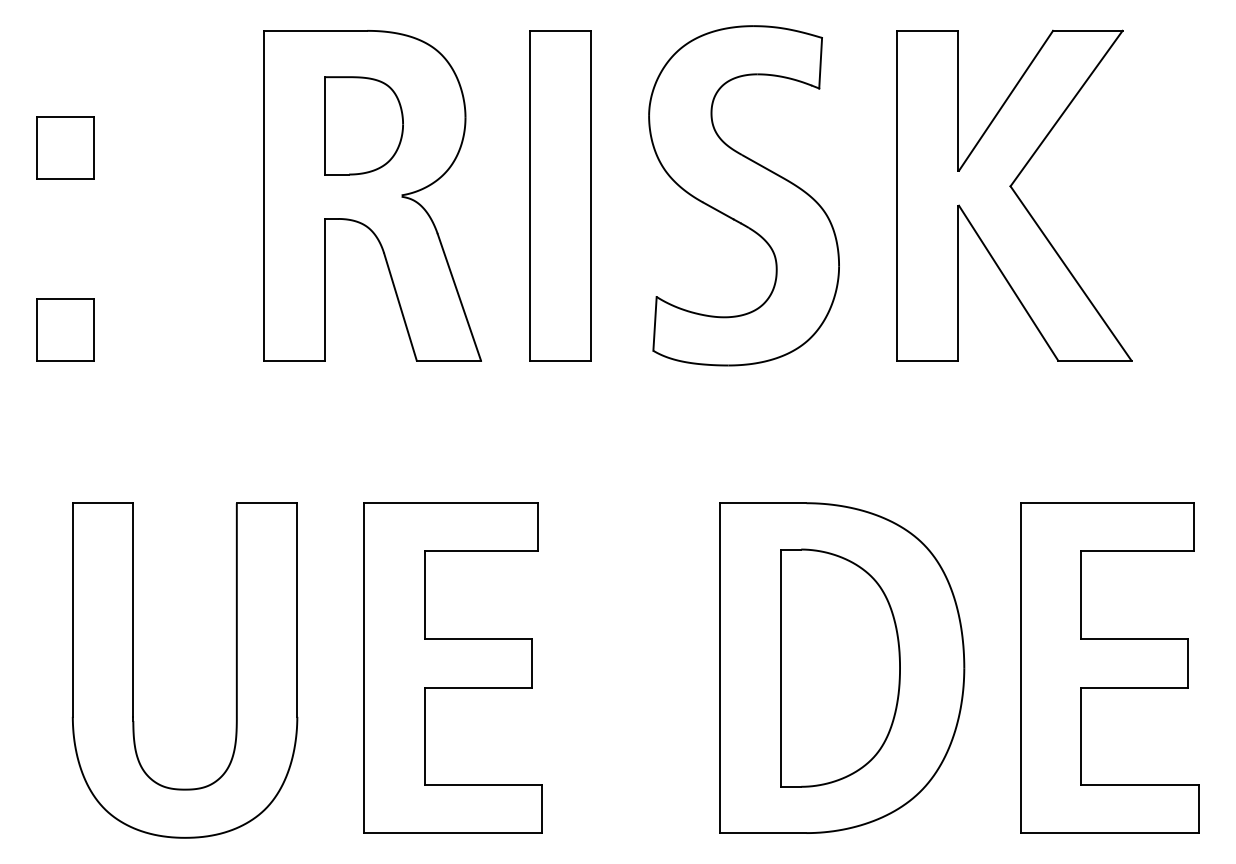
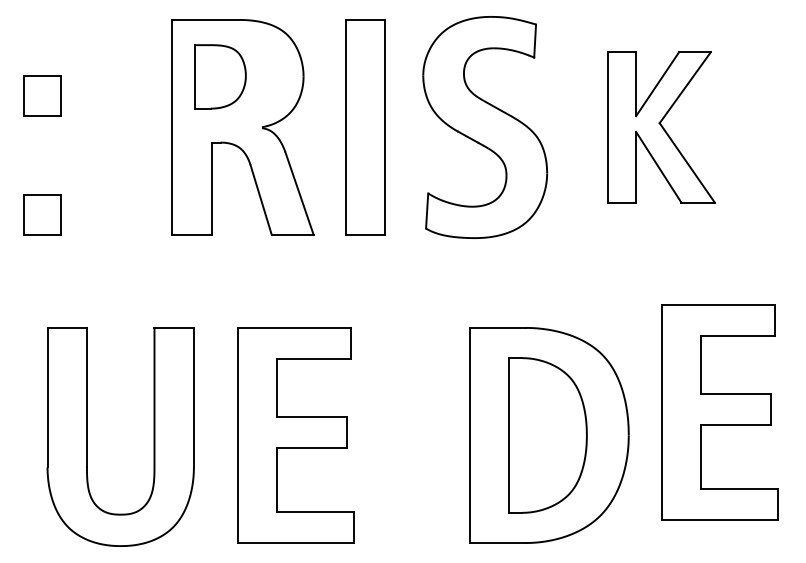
part: (364, 125) -> (220, 76), moved
part: (1014, 195) -> (661, 127), size x0.7
part: (1109, 668) -> (719, 412), moved

